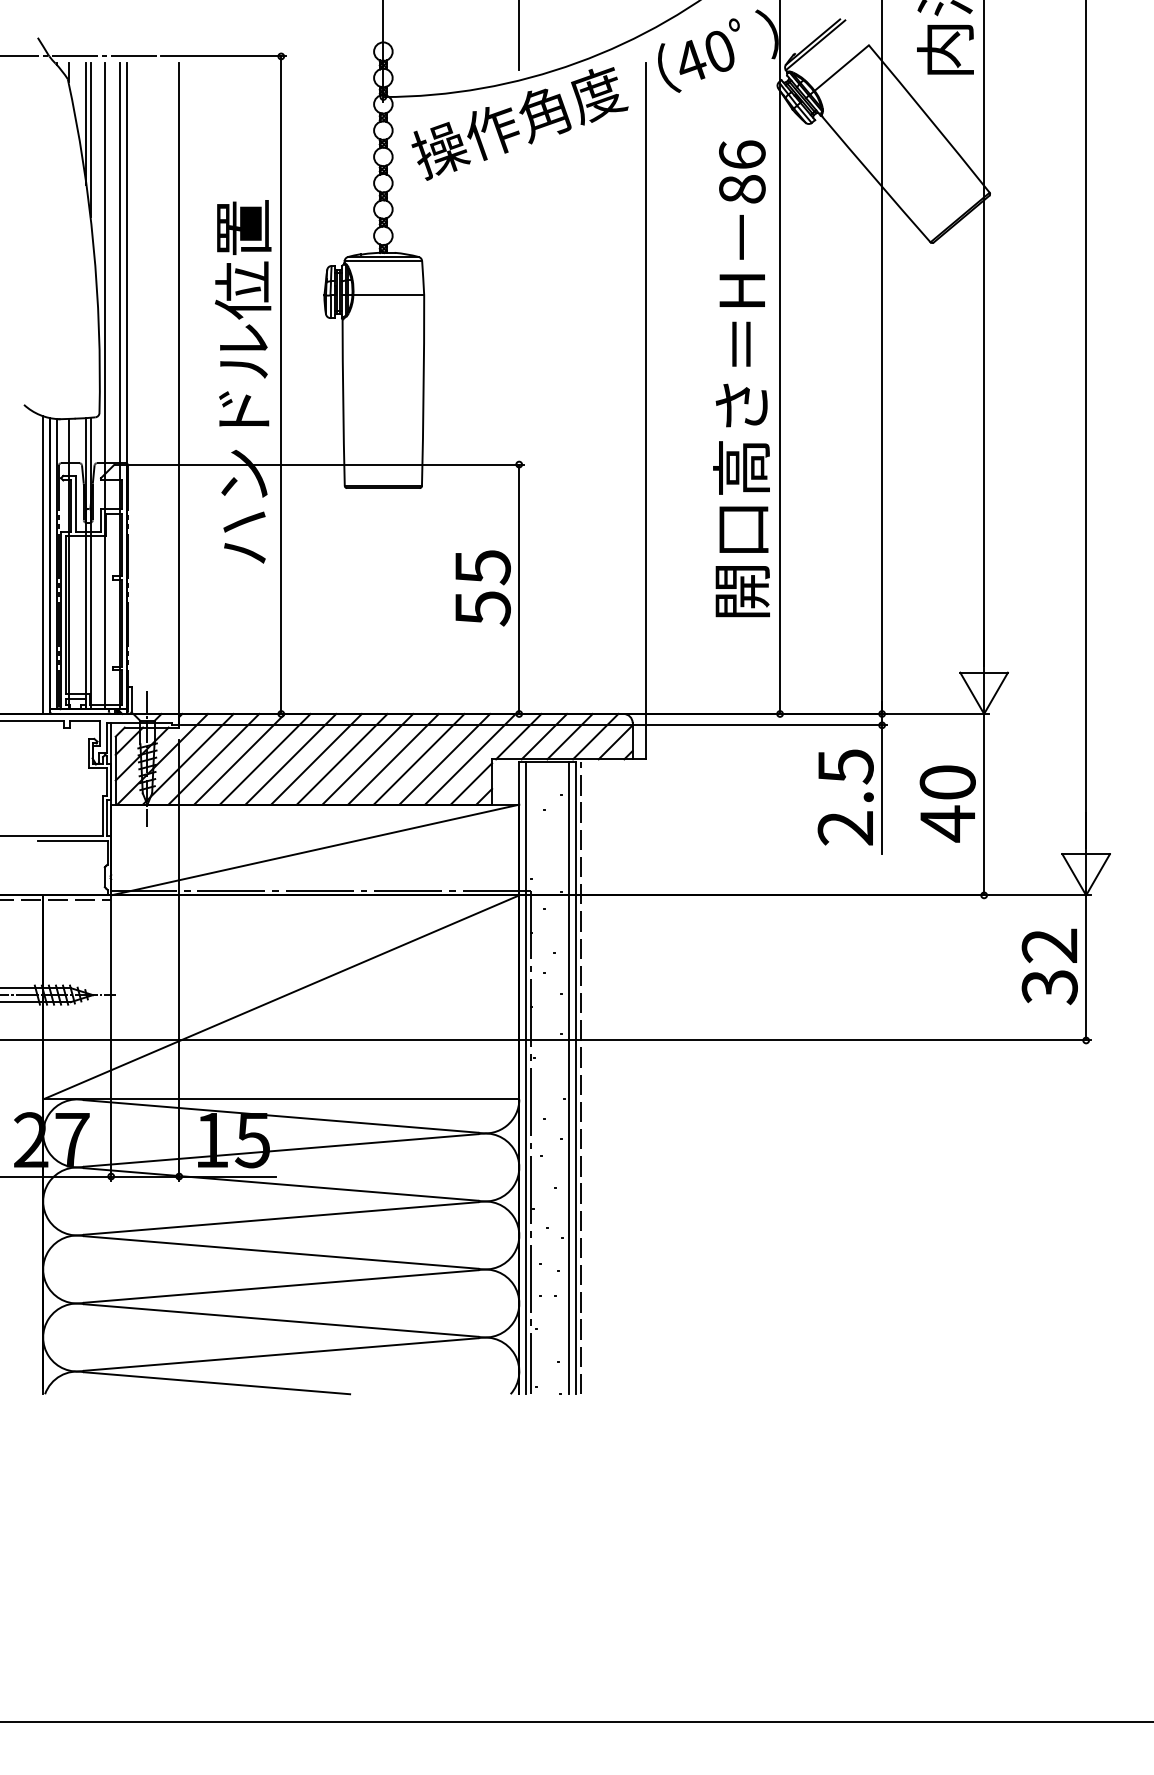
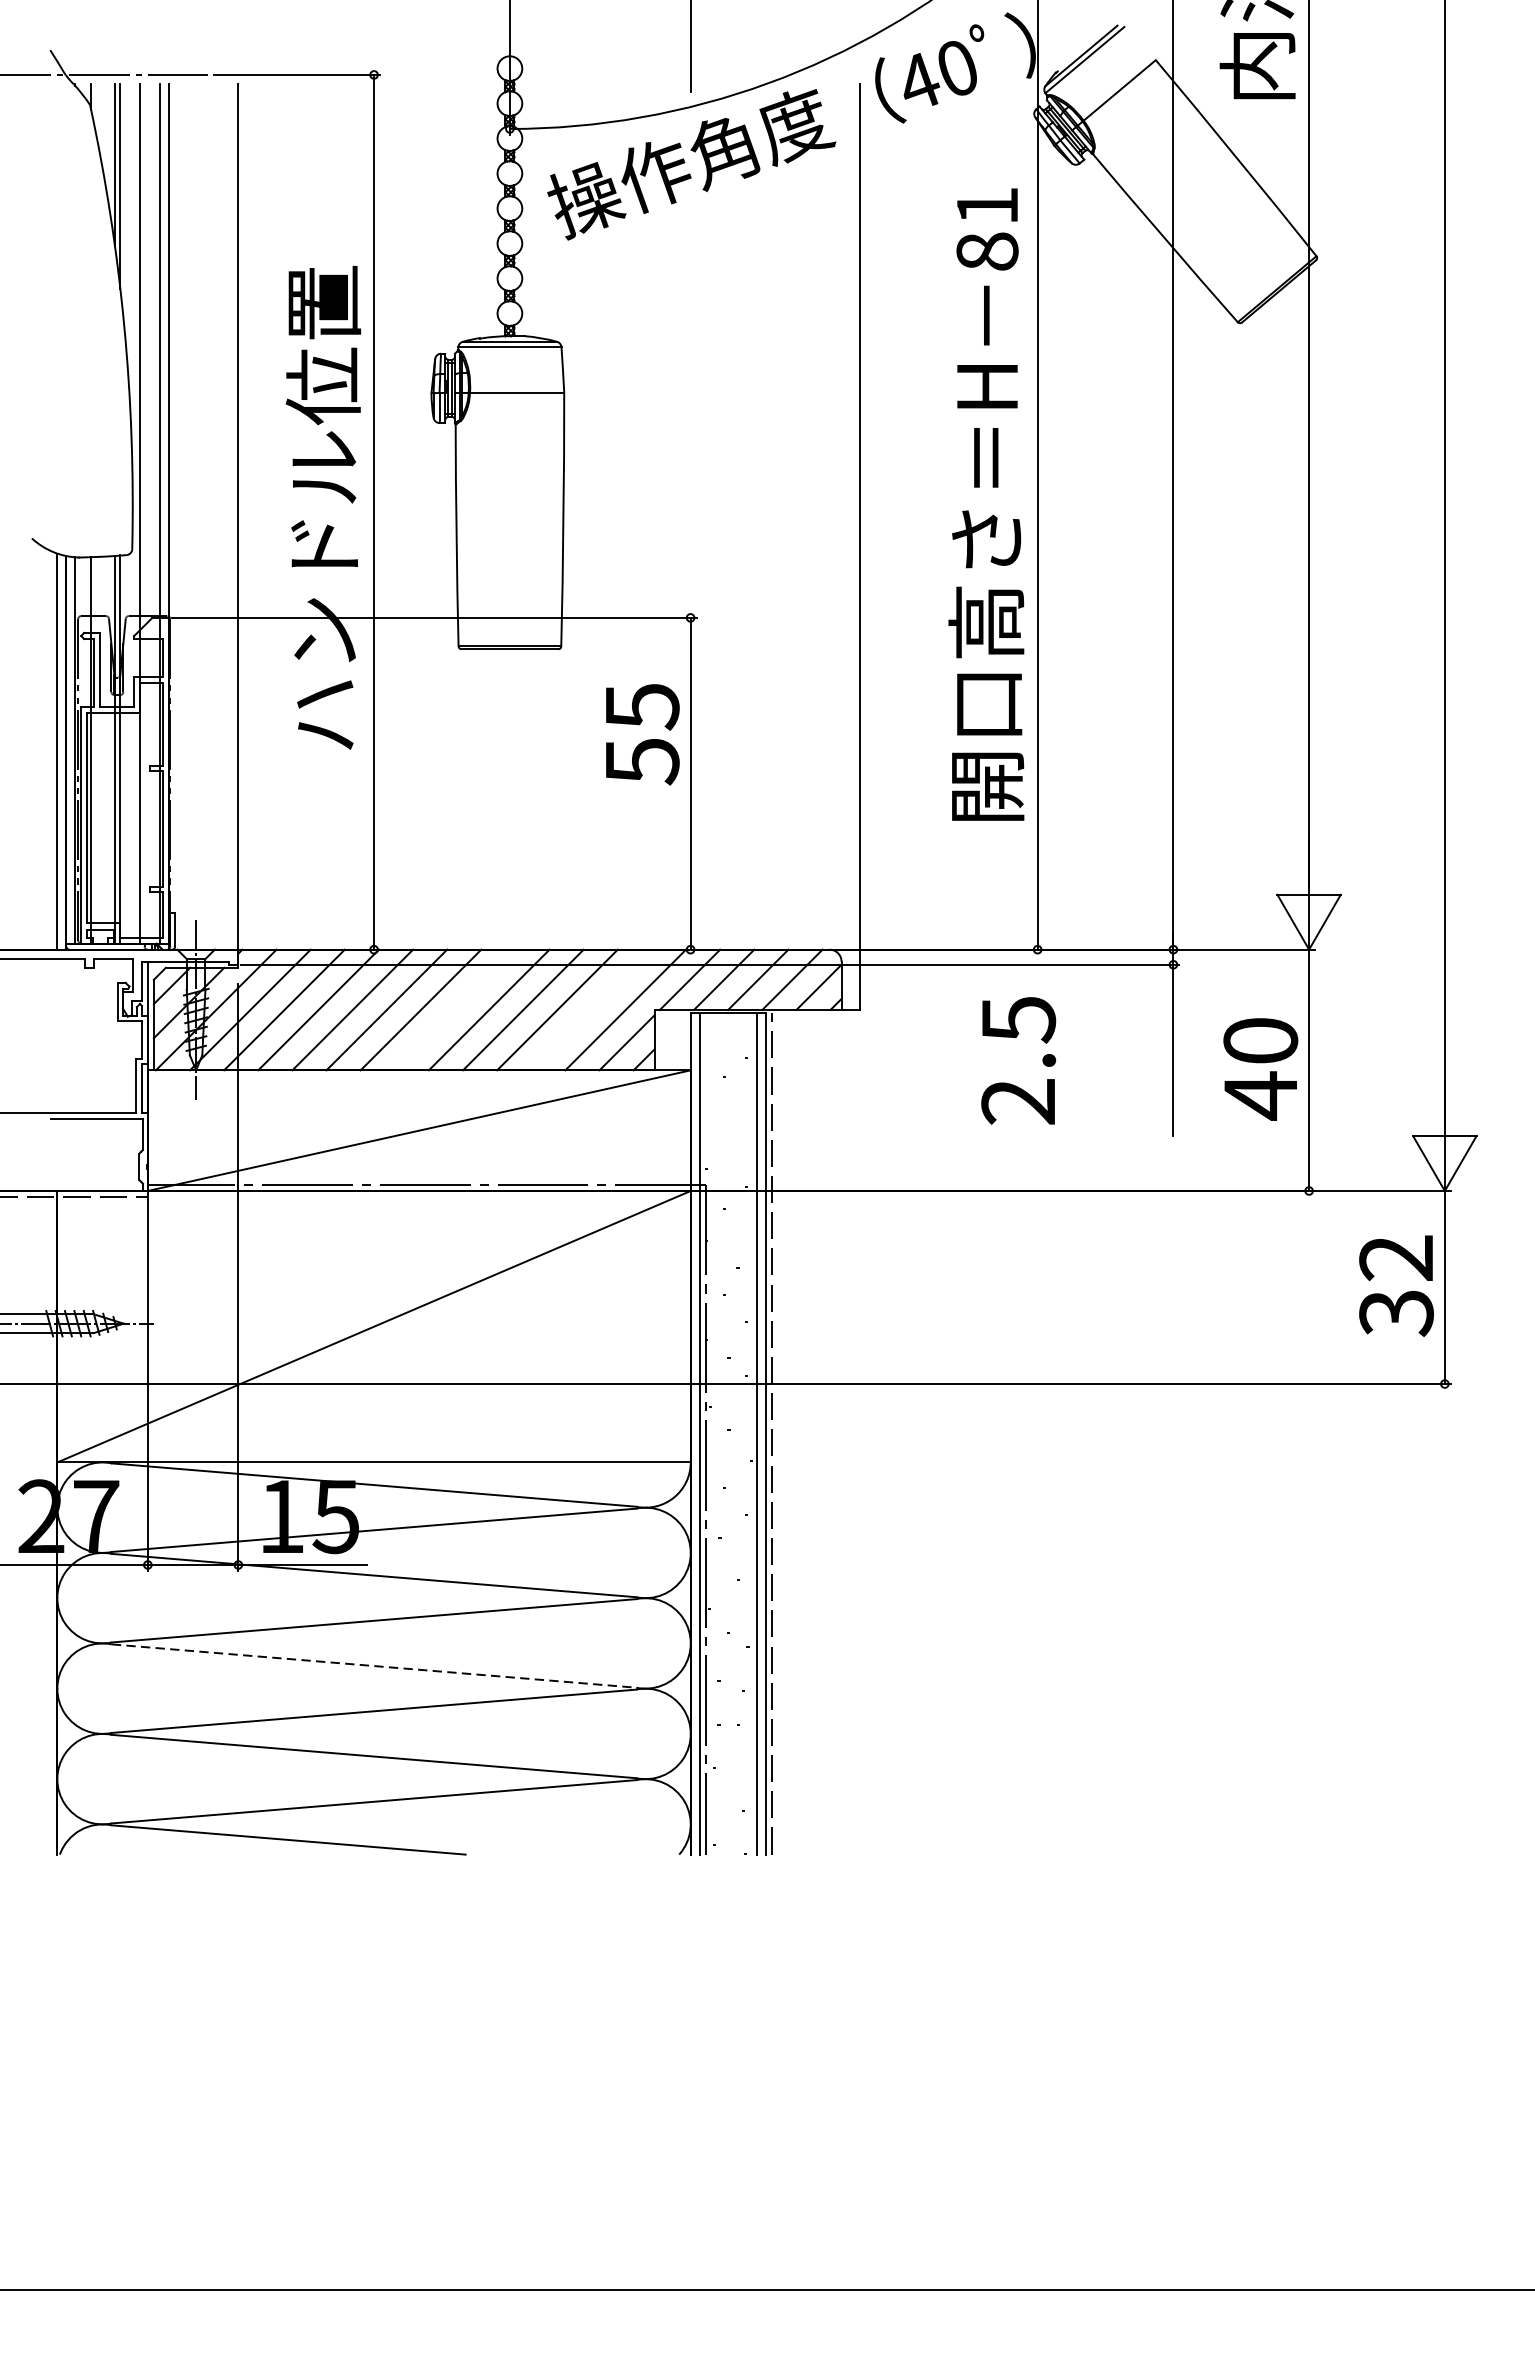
text: (742, 154) -> (987, 205), 86 -> 81
text: (482, 588) -> (641, 734), moved
line: (341, 758) -> (454, 1008), removed
line: (444, 758) -> (591, 1008), removed
text: (845, 797) -> (1018, 1060), moved
line: (281, 1252) -> (374, 1666), solid -> dashed

